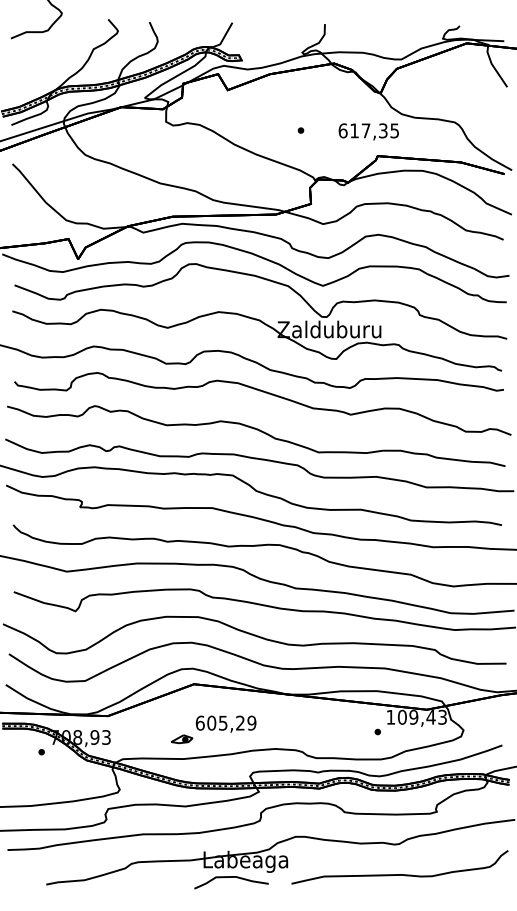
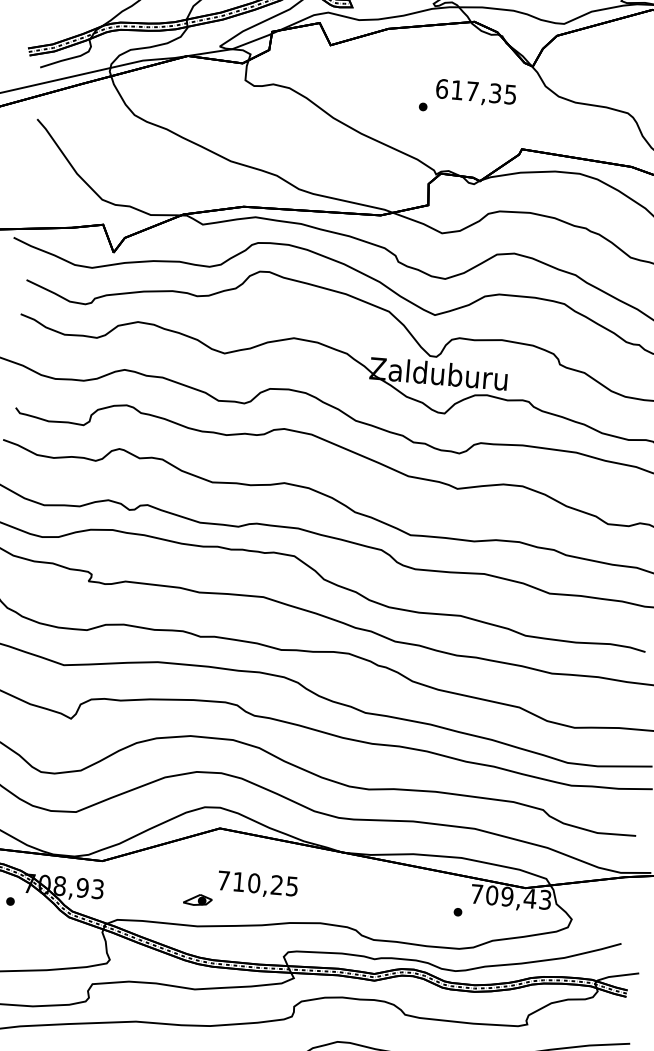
text: (368, 131) -> (475, 92), moved
text: (390, 717) -> (476, 894), 109,43 -> 709,43
text: (225, 722) -> (257, 882), 605,29 -> 710,25

